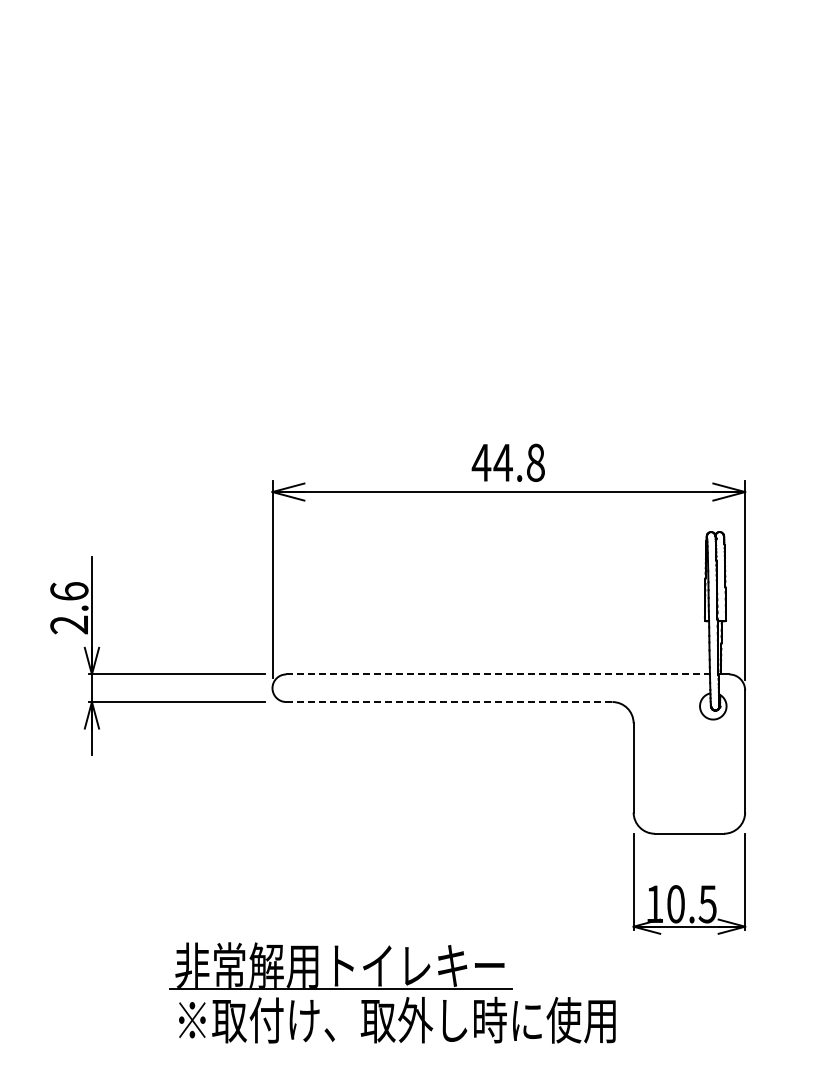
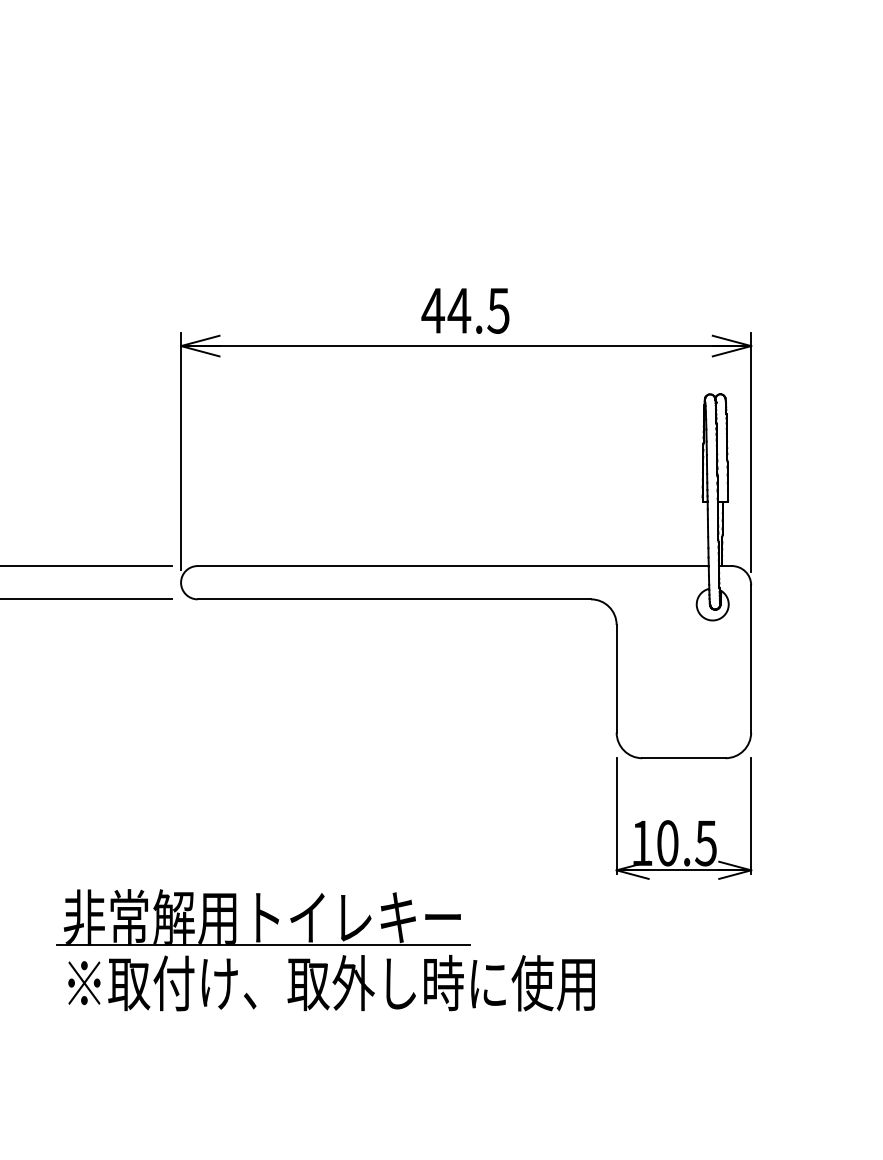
text: (535, 462) -> (498, 310), 44.8 -> 44.5
line: (498, 674) -> (453, 566), dashed -> solid
line: (448, 702) -> (393, 599), dashed -> solid

